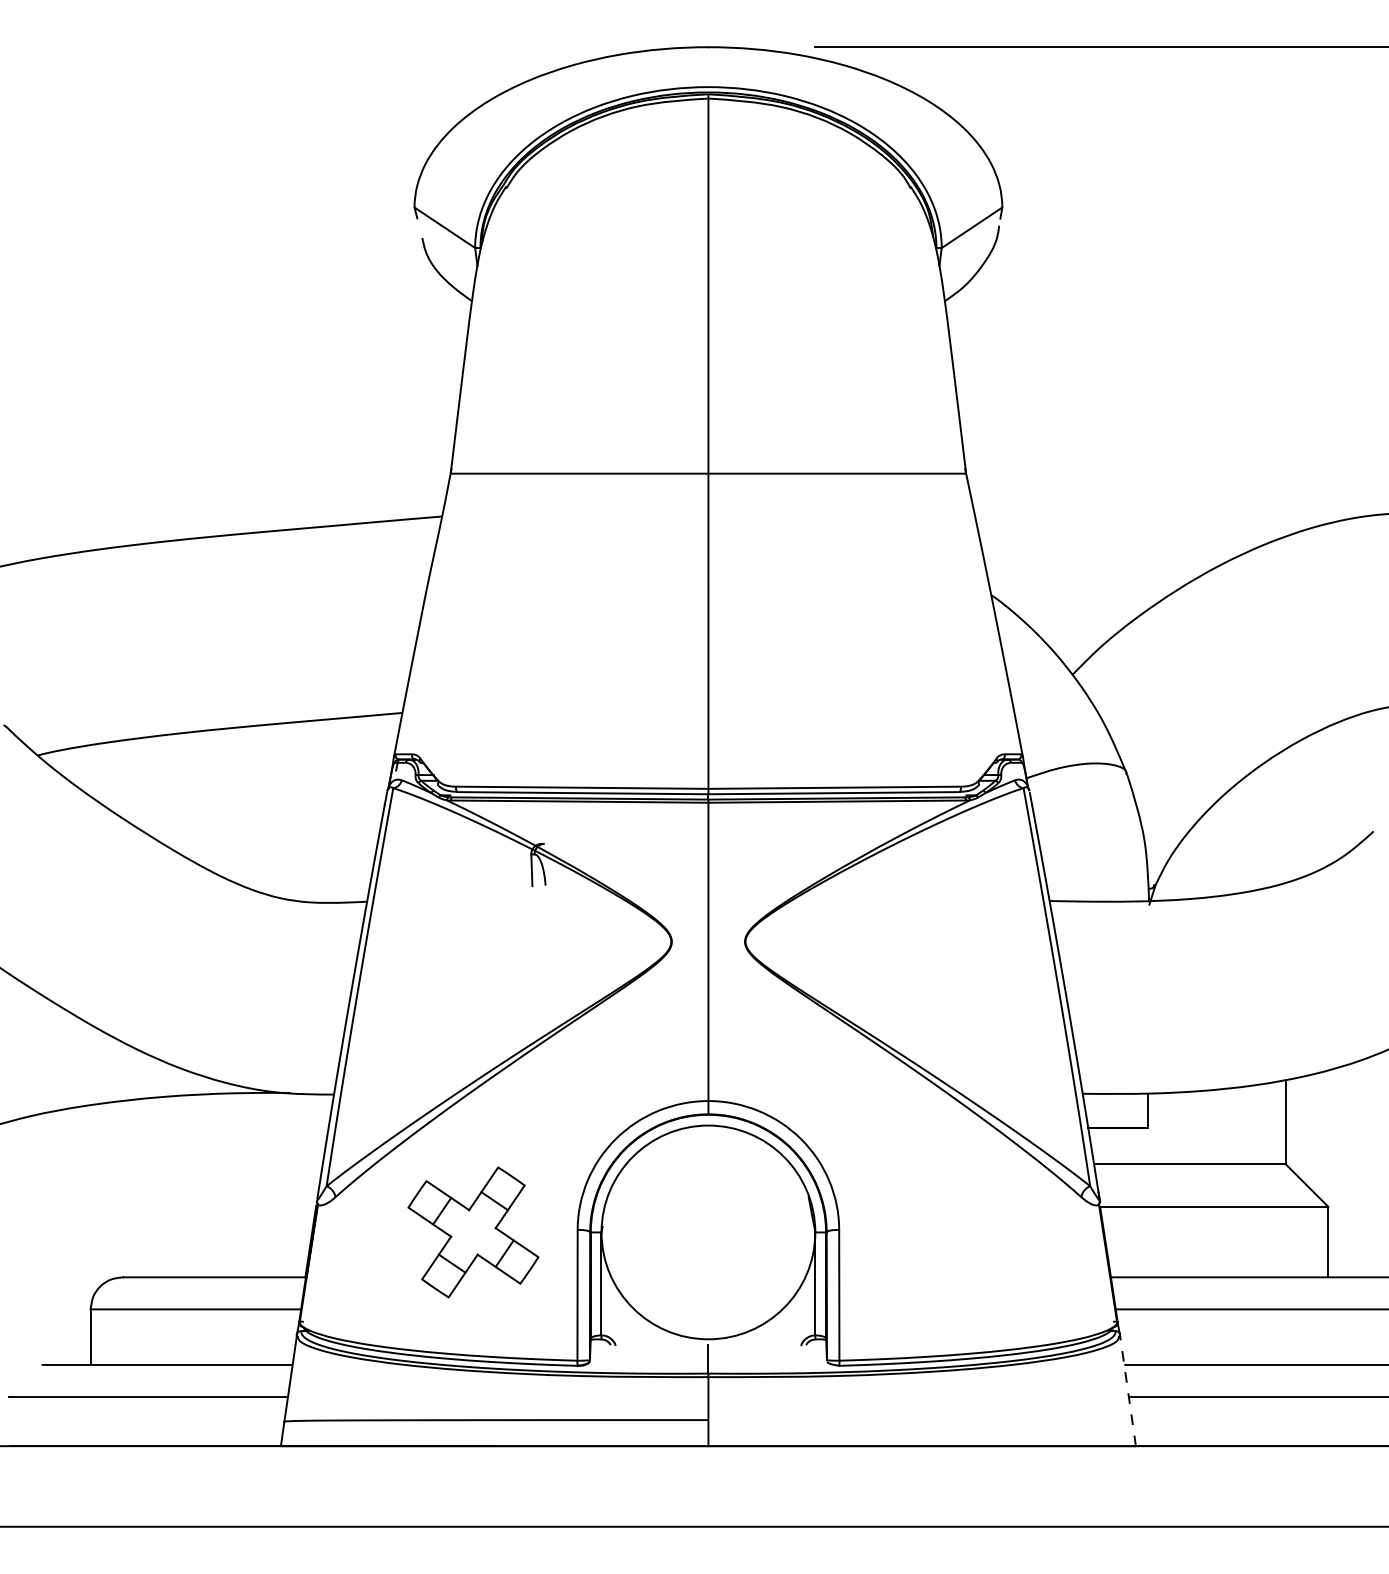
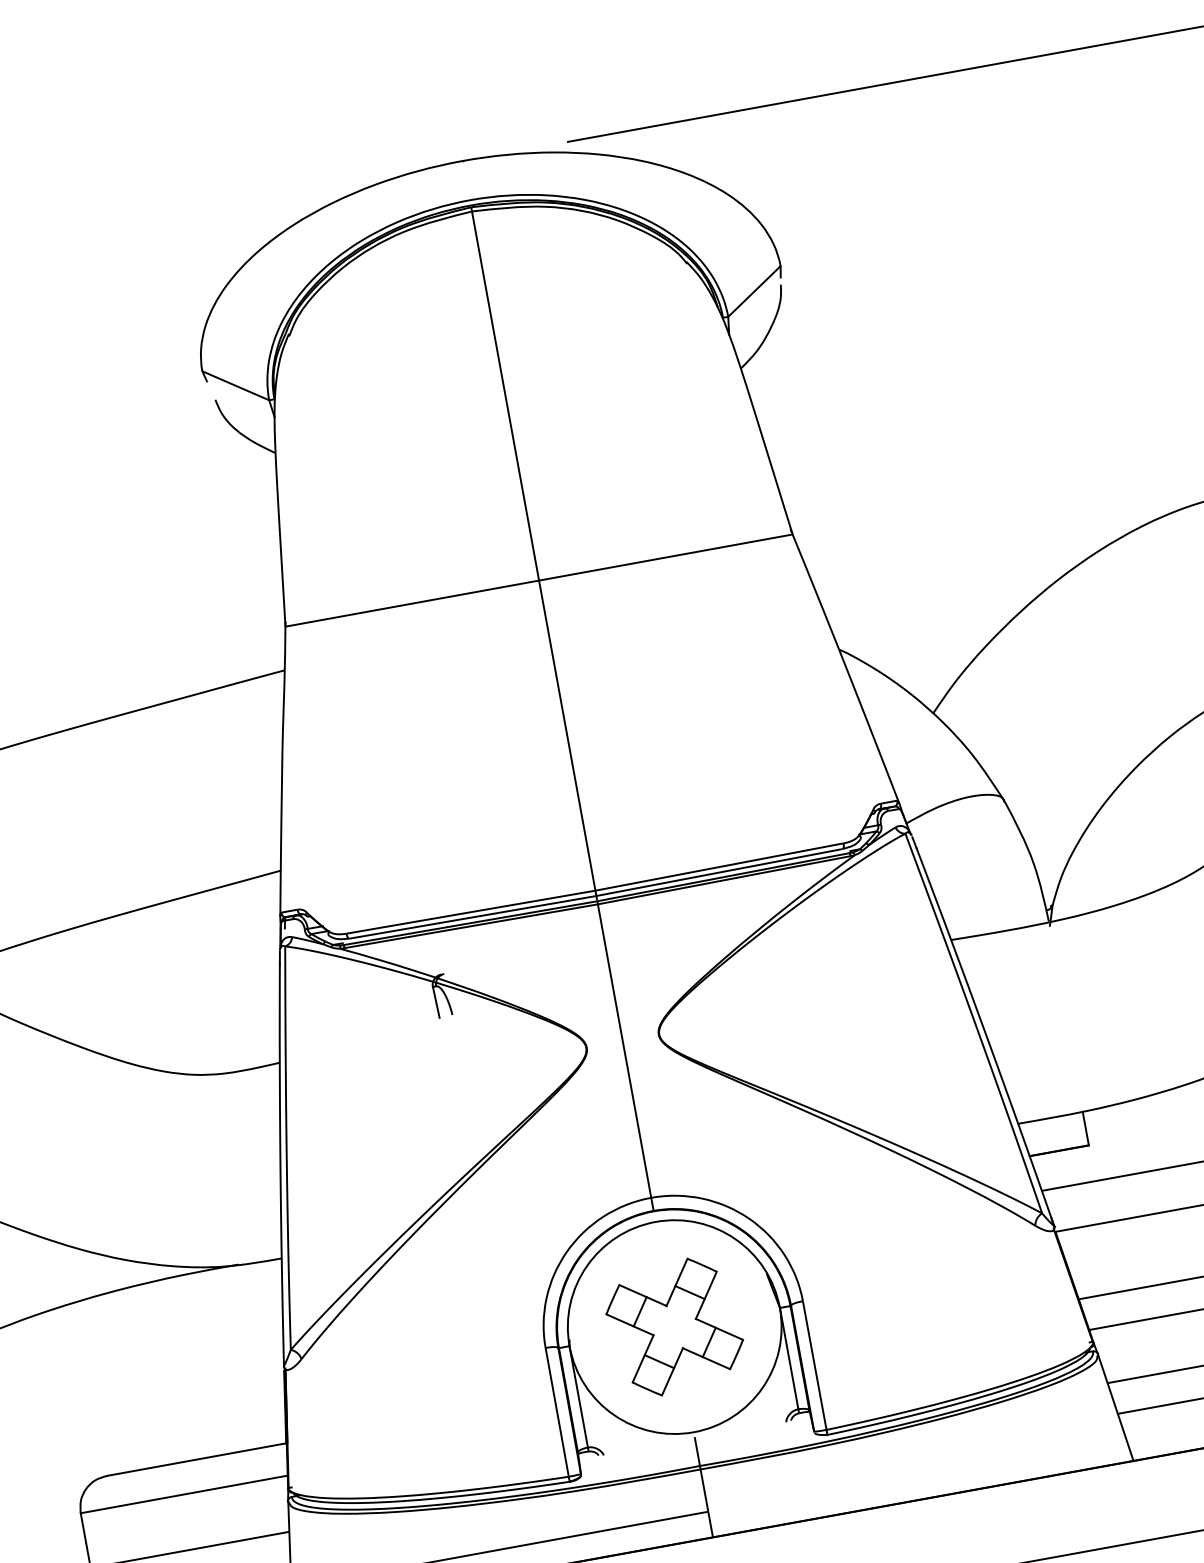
part: (473, 1232) -> (674, 1327), moved
line: (1127, 1390) -> (1115, 1407), dashed -> solid

